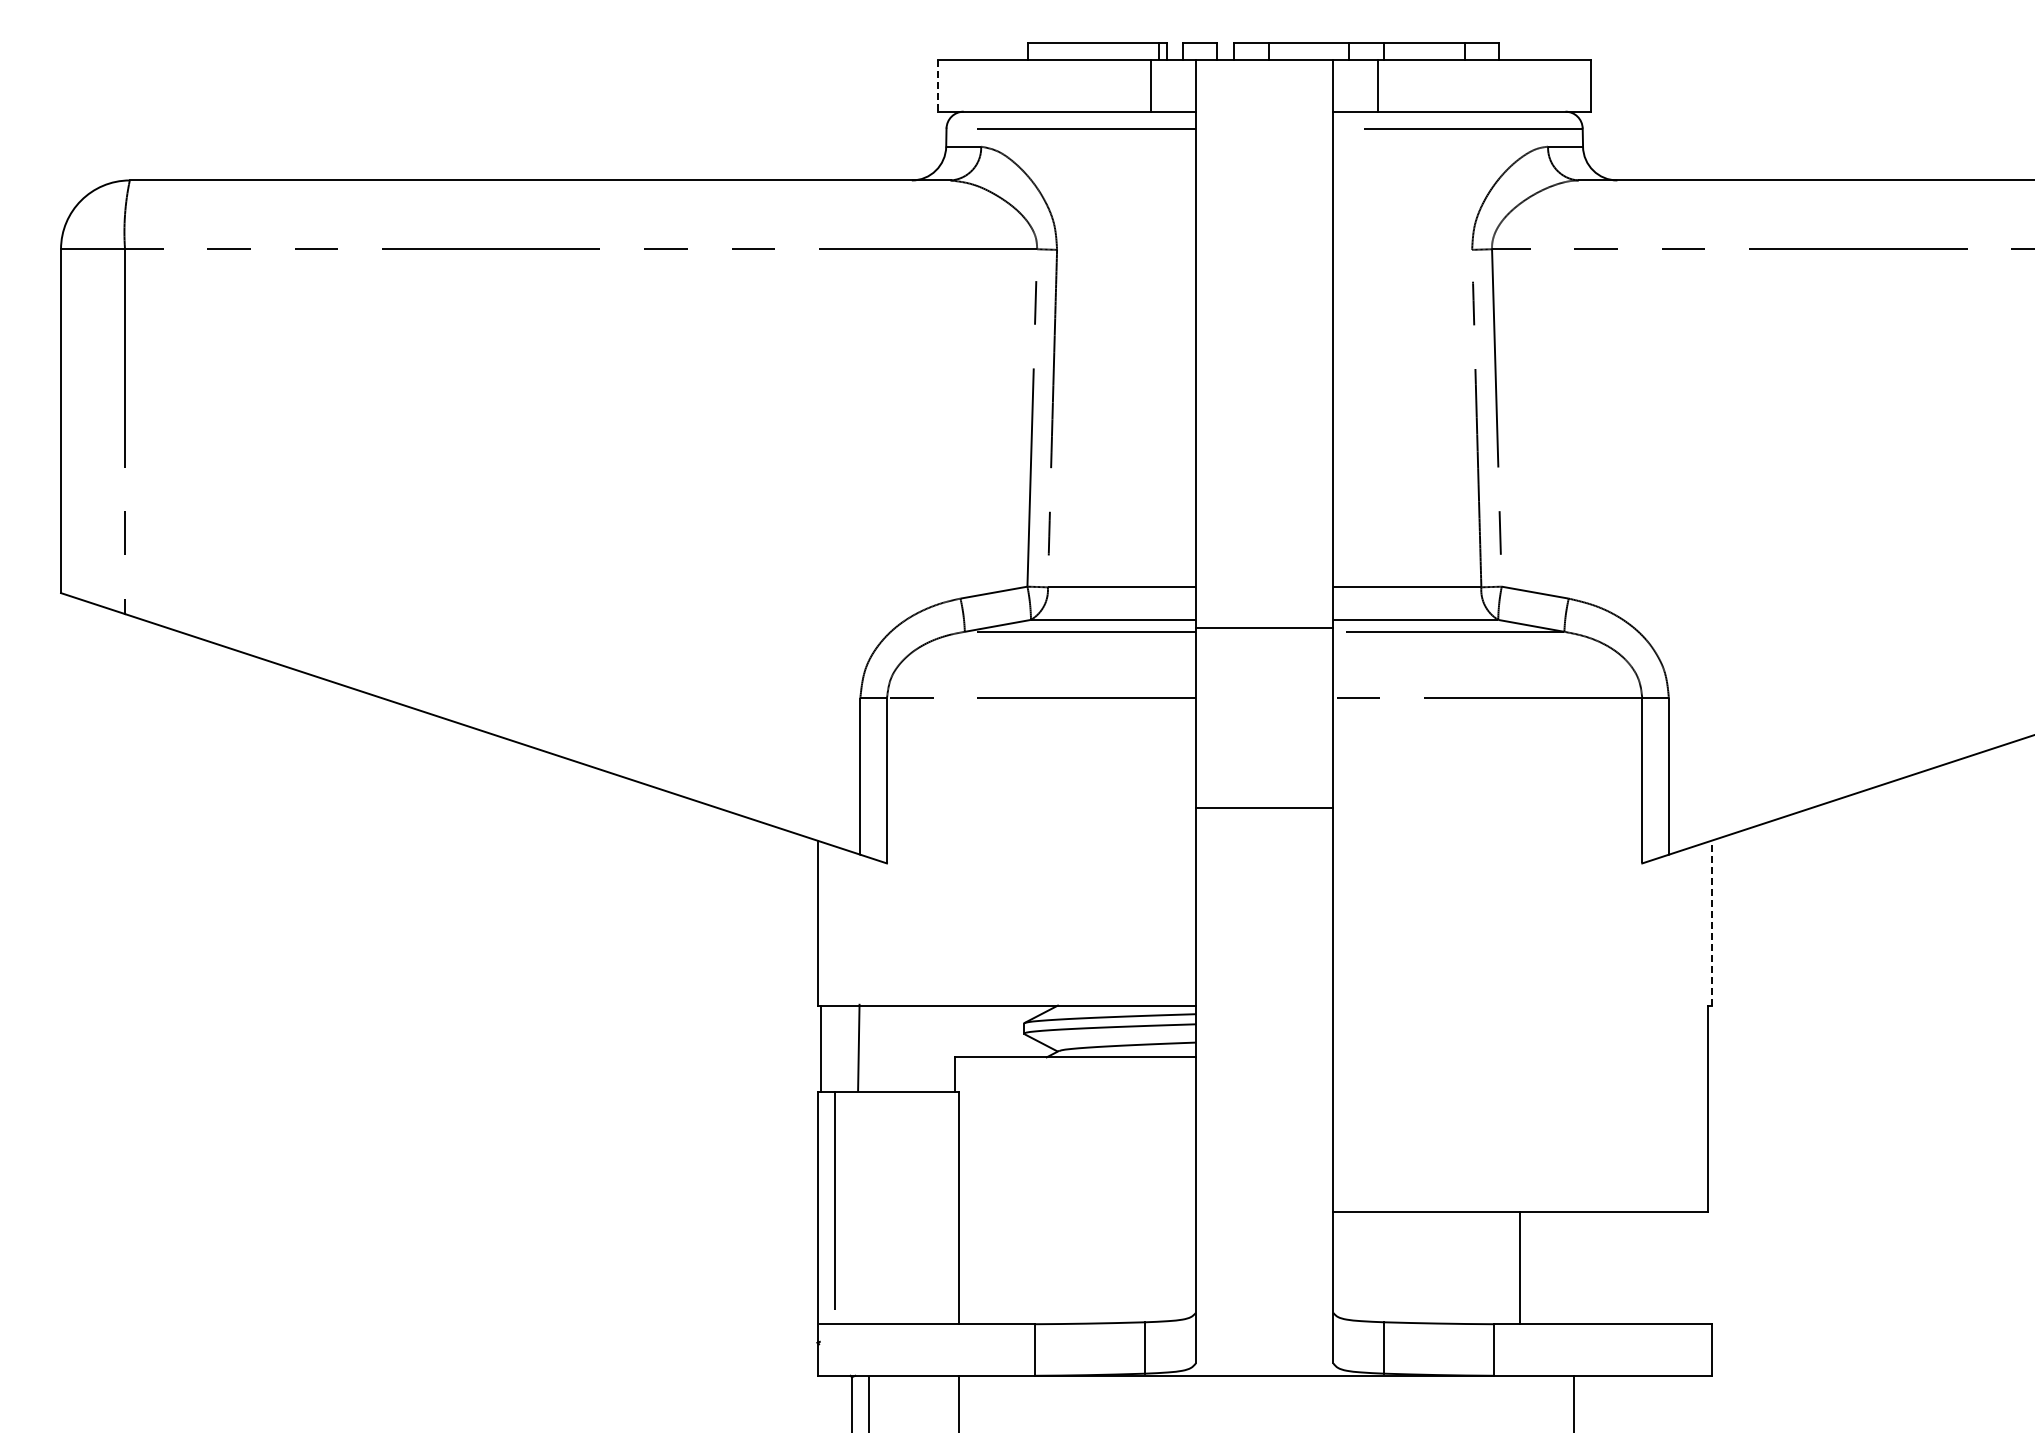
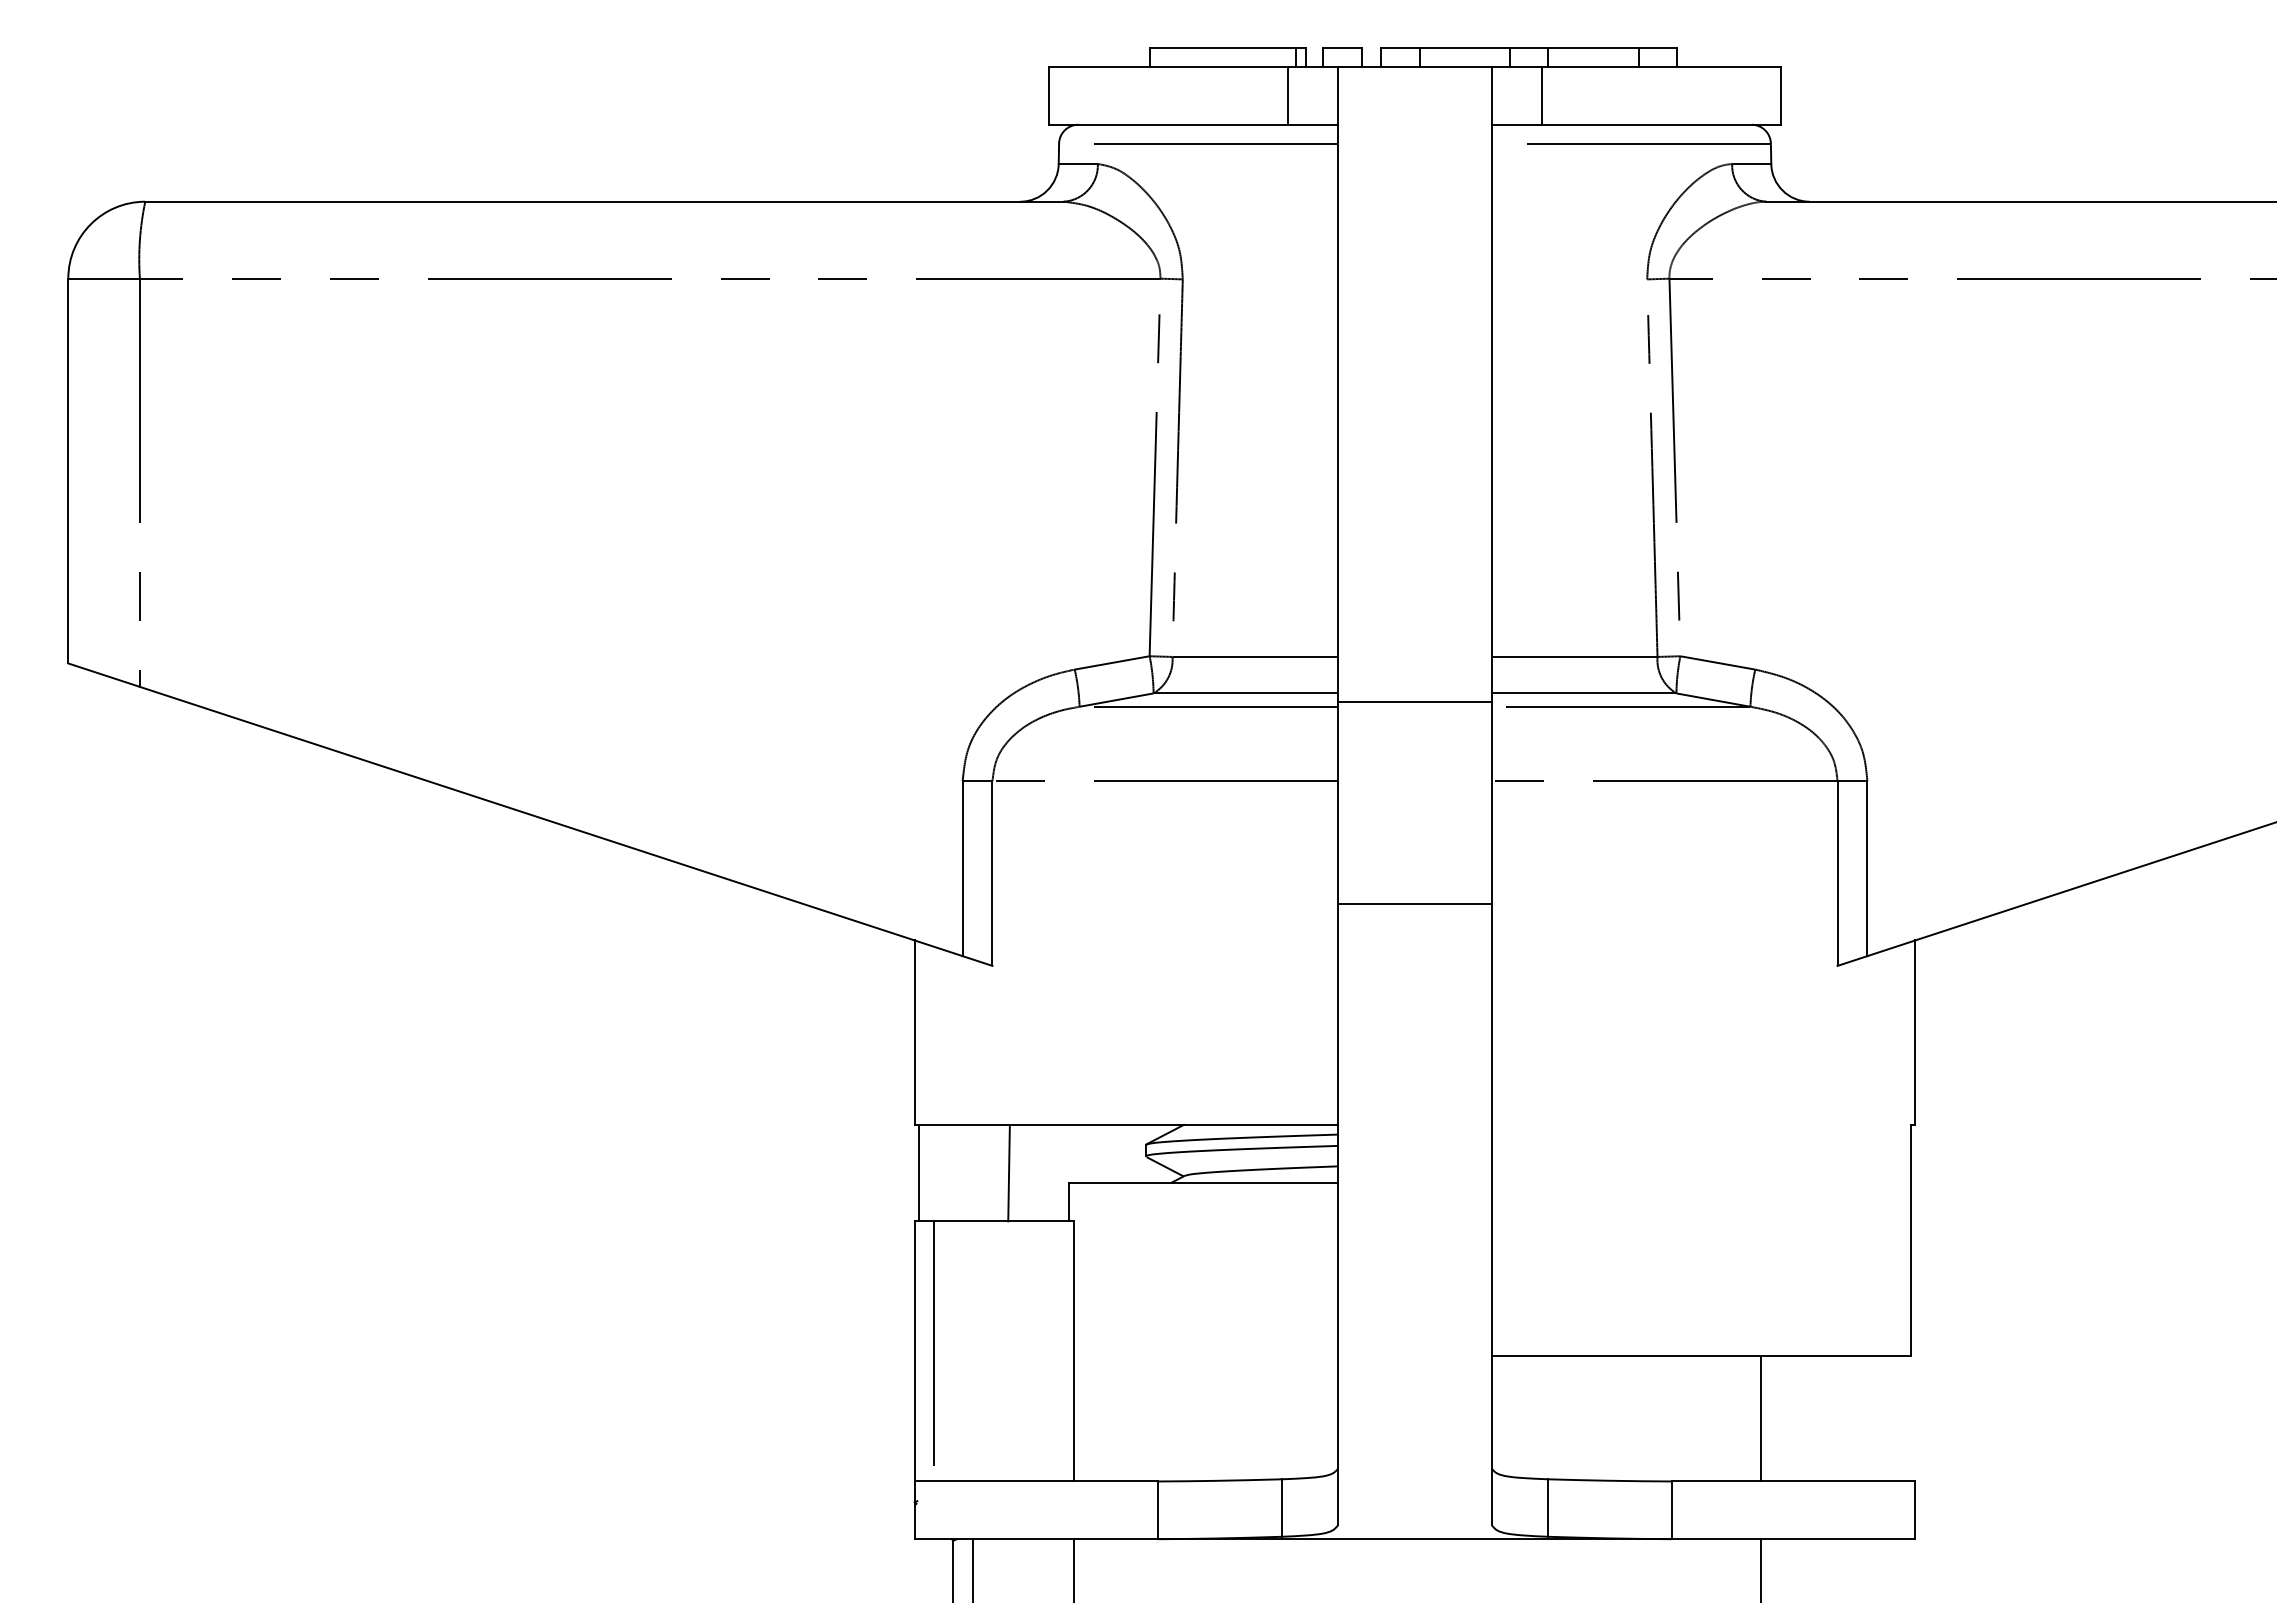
line: (937, 85) -> (1048, 95), dashed -> solid
line: (1711, 923) -> (1915, 1033), dashed -> solid
line: (858, 1047) -> (1008, 1172), moved
line: (1520, 1268) -> (1761, 1419), moved

